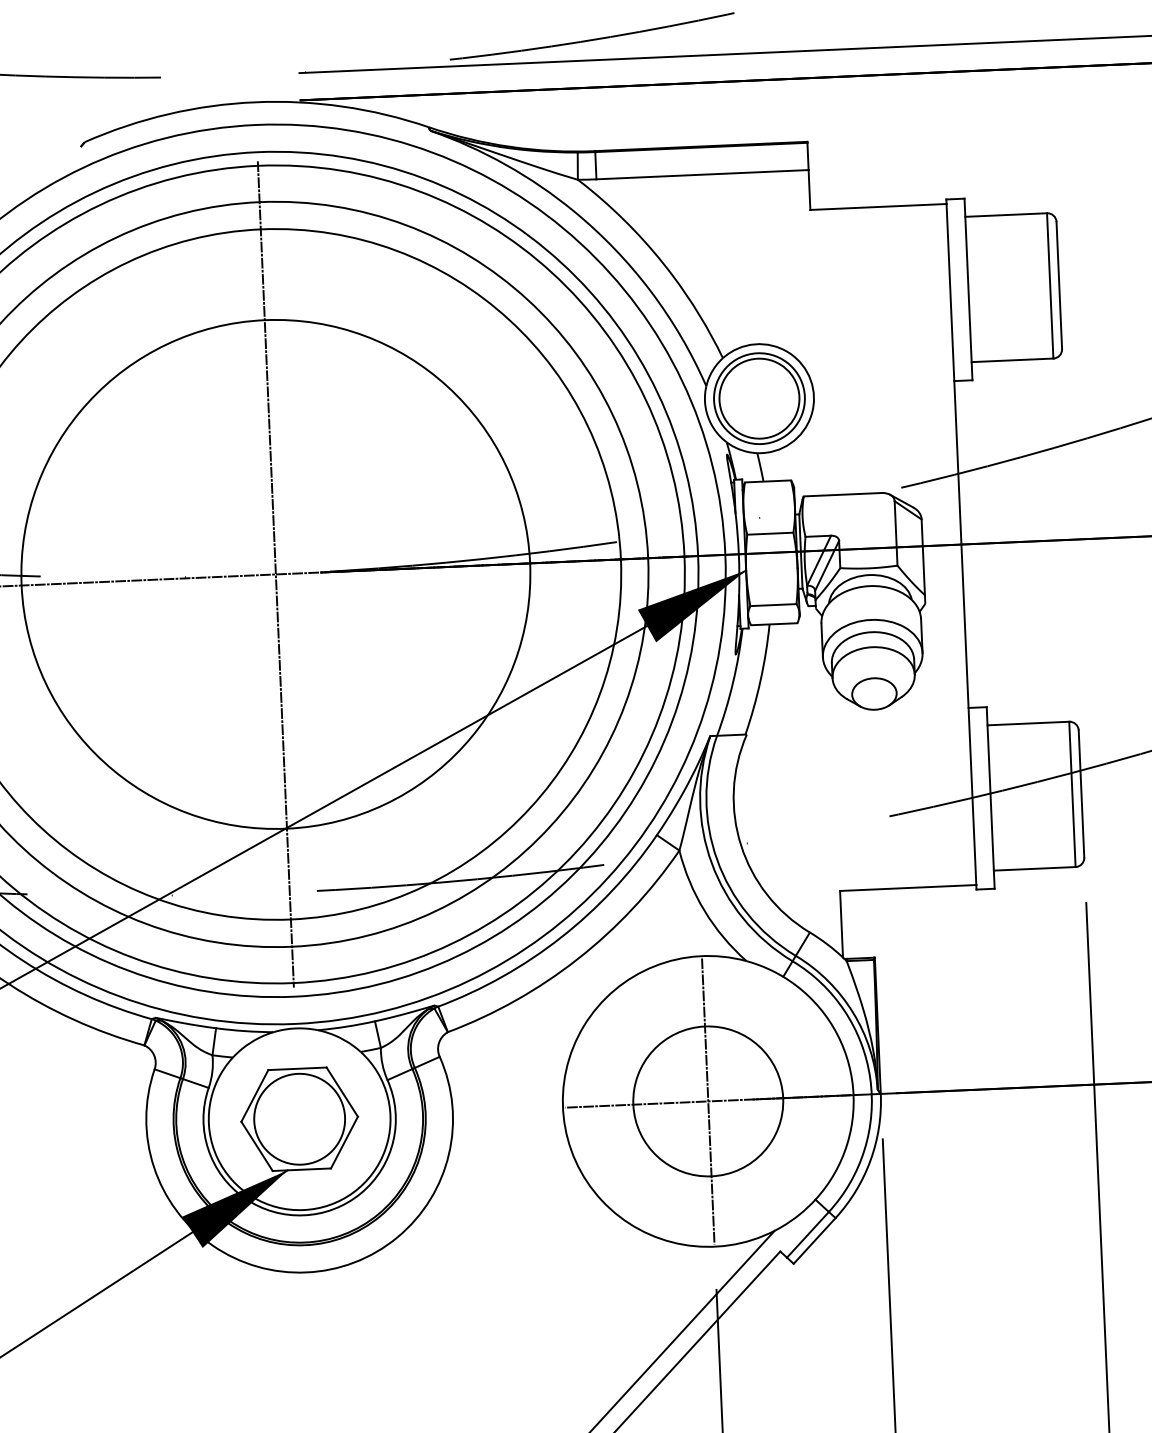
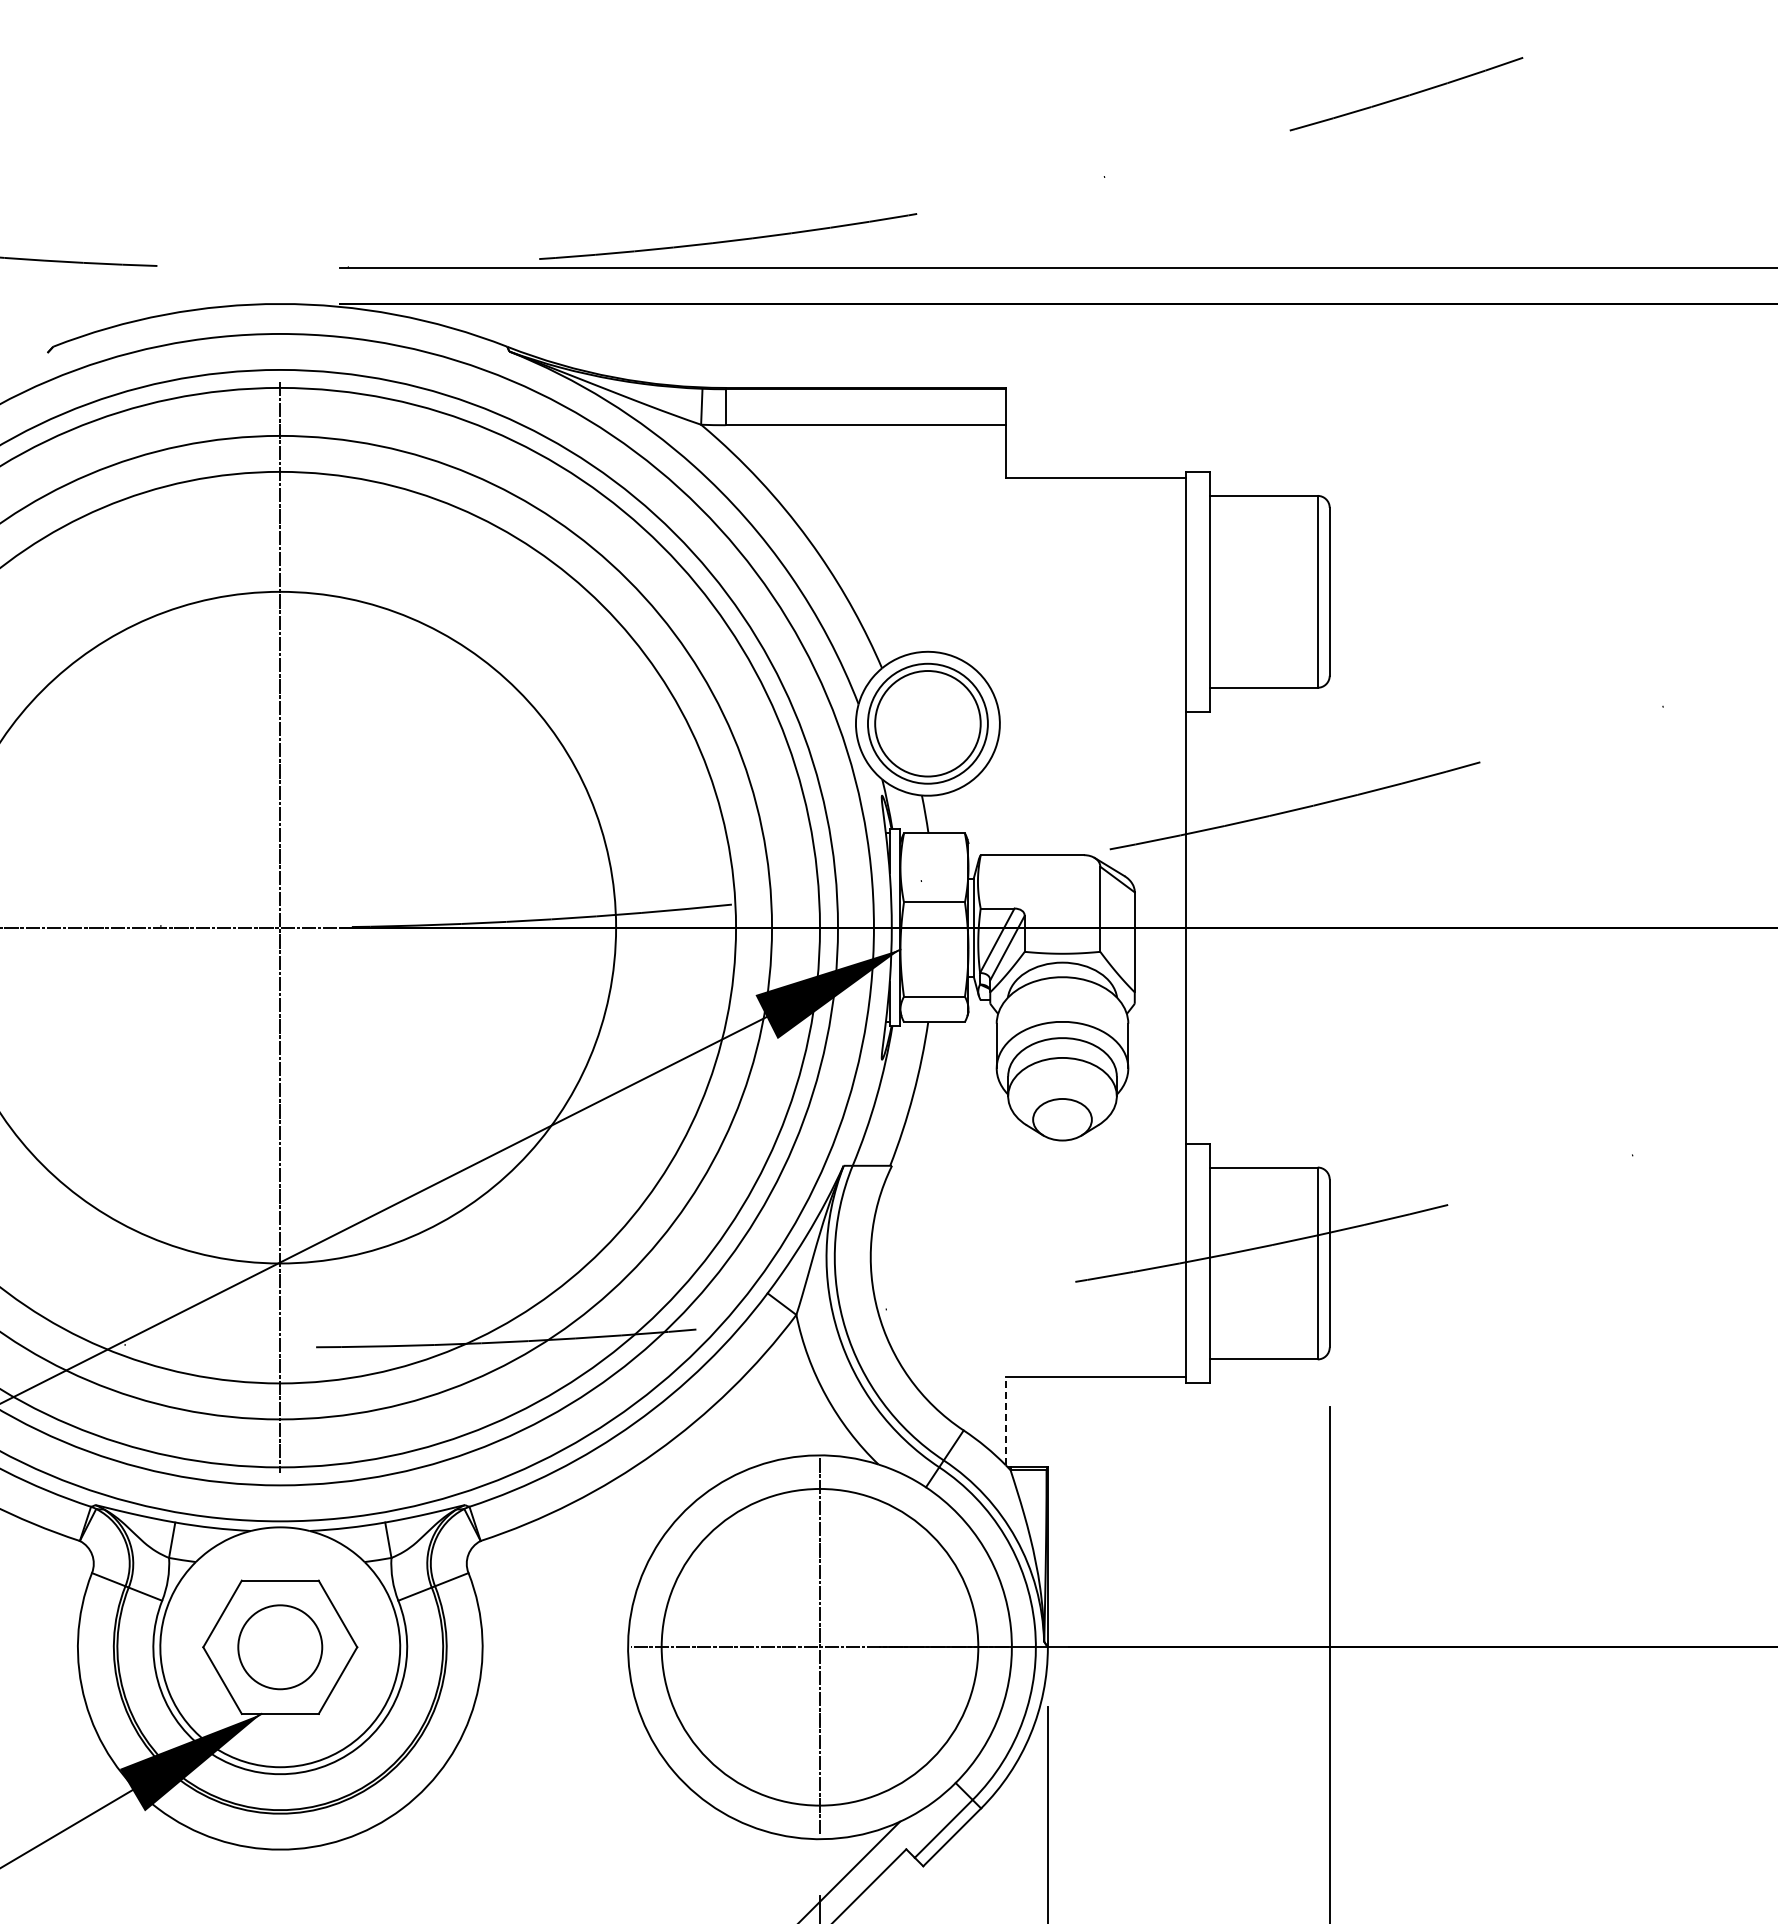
line: (841, 924) -> (1005, 1421), solid -> dashed
circle: (707, 1101) -> (819, 1647), size x1.6
circle: (299, 1119) -> (280, 1647), size x0.7

